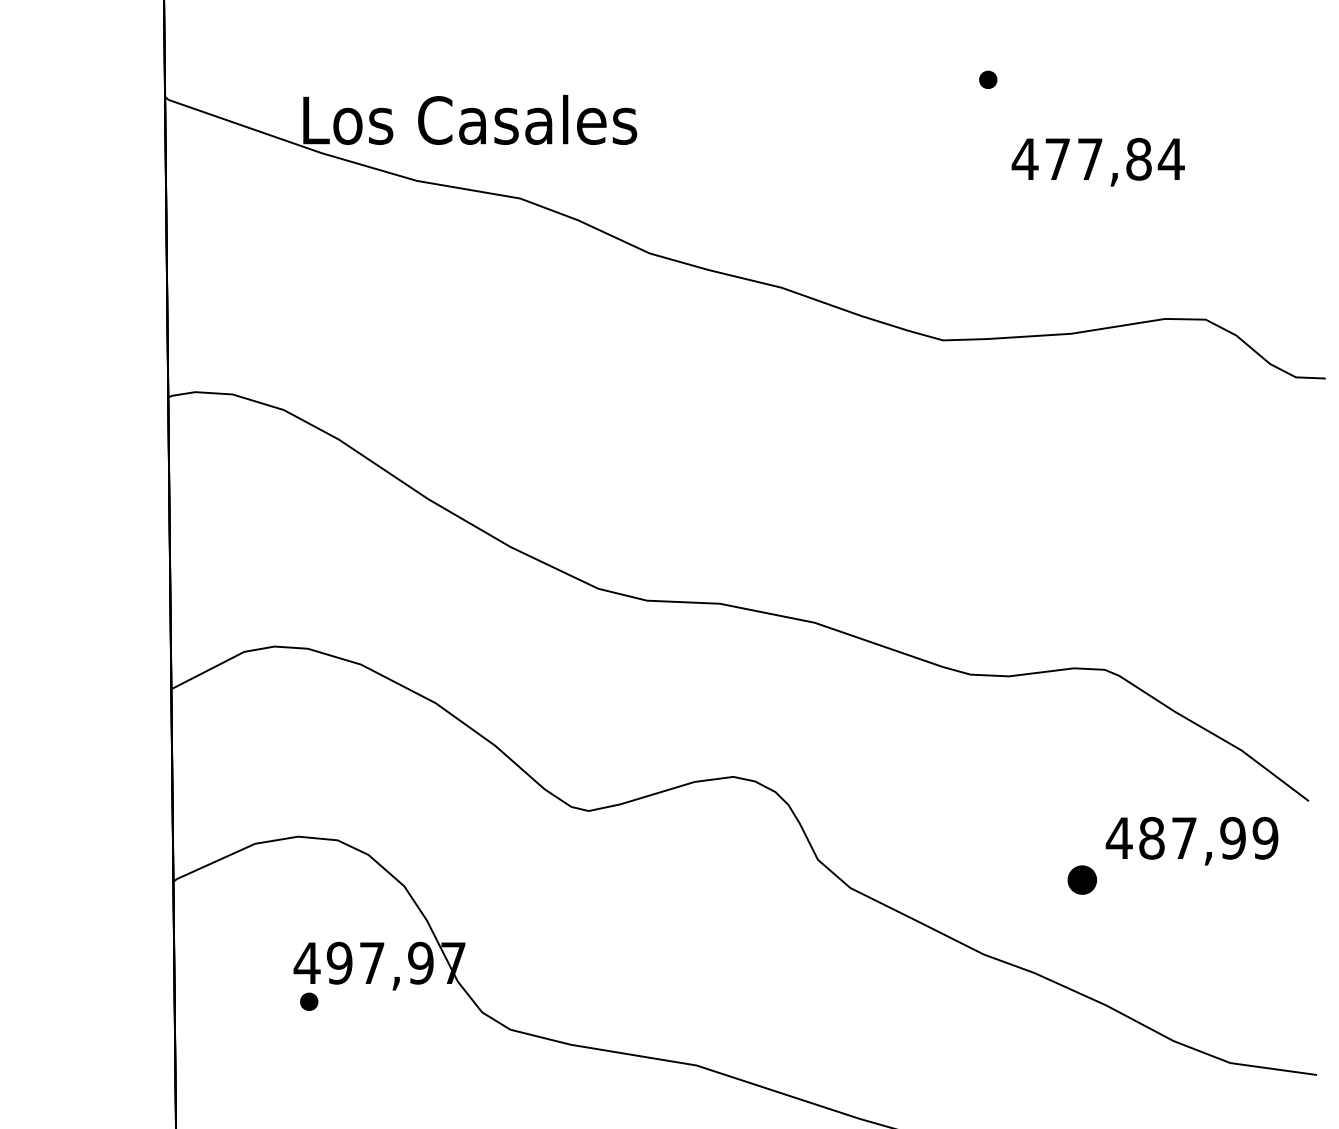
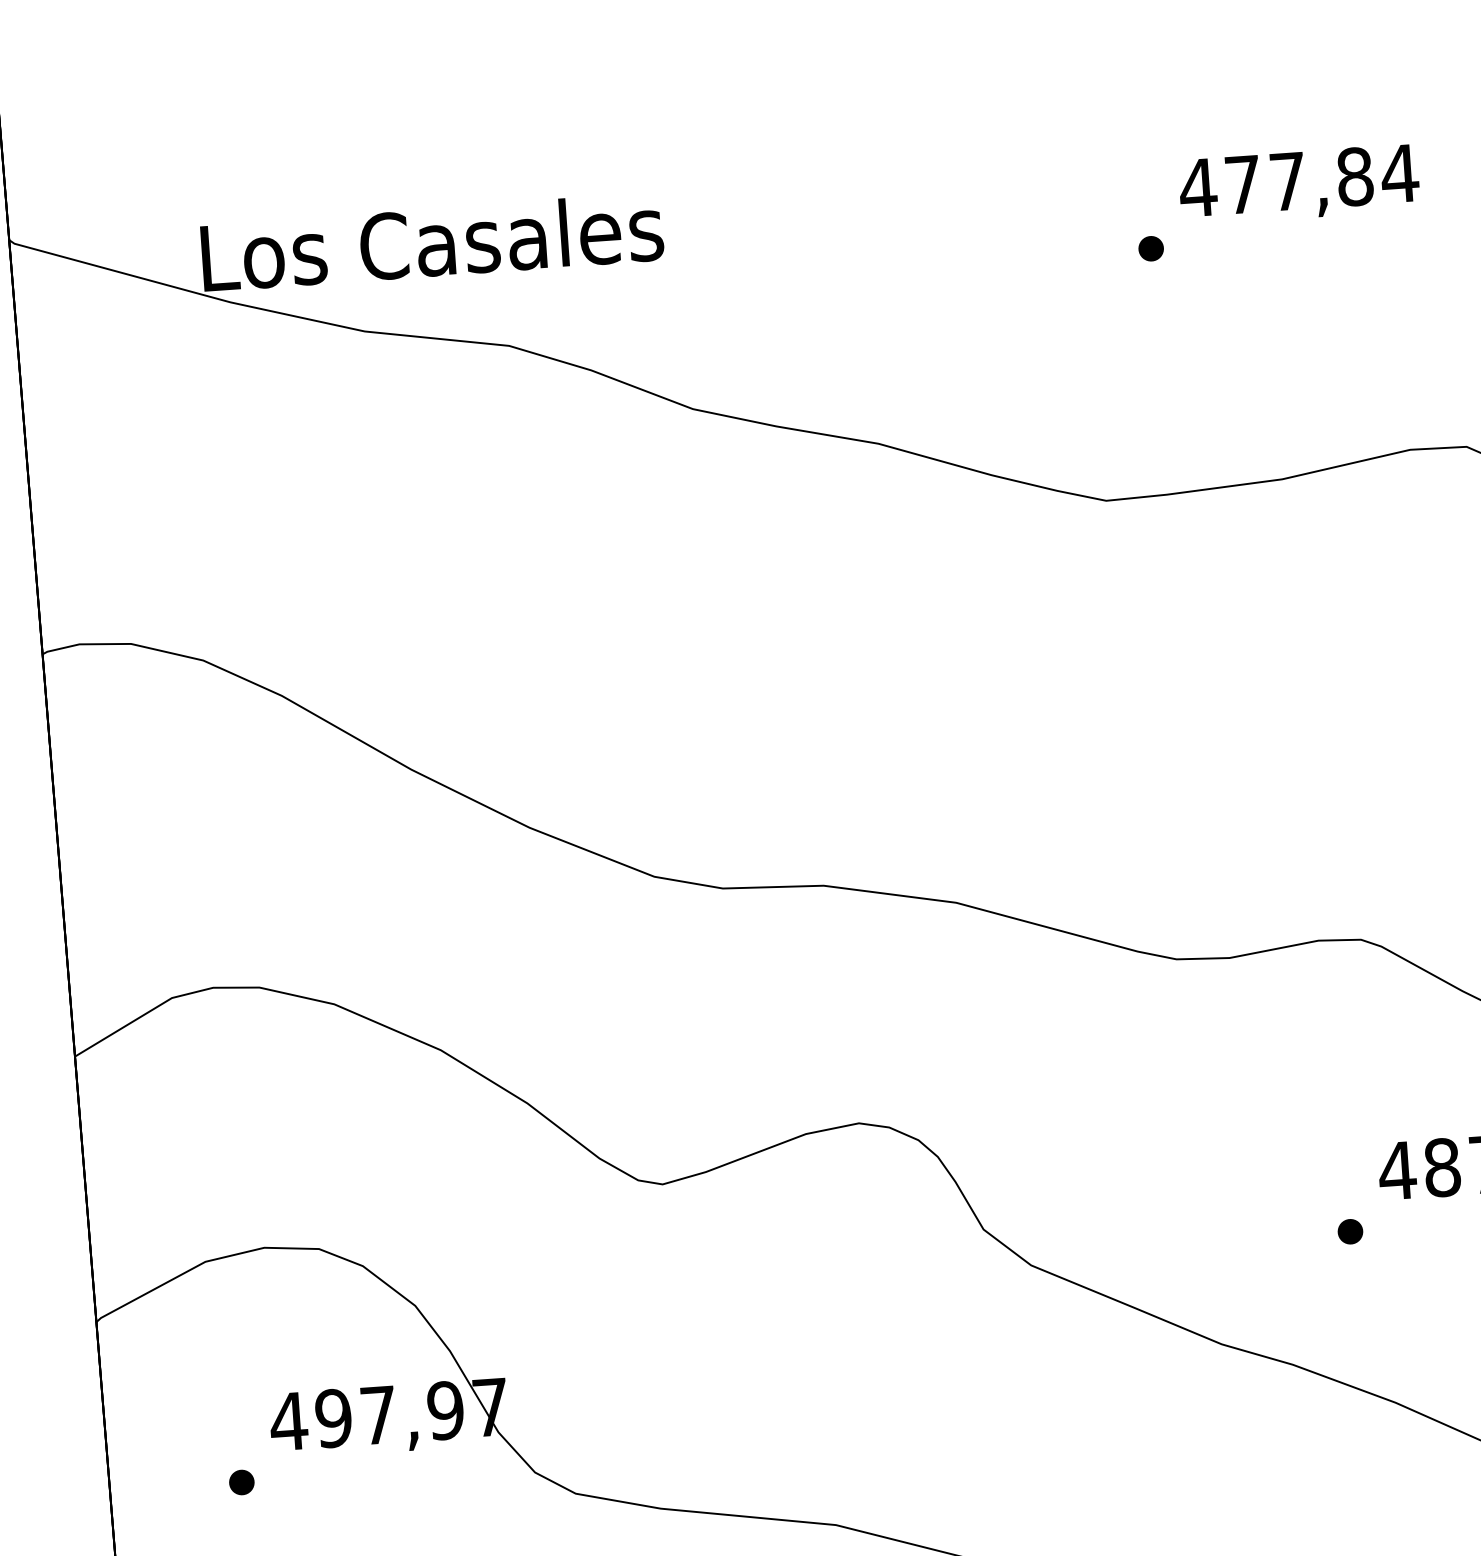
part: (988, 79) -> (1151, 248), moved
text: (1097, 162) -> (1298, 185), moved
part: (1082, 879) -> (1350, 1231), size x0.62
part: (309, 1001) -> (242, 1482), moved

